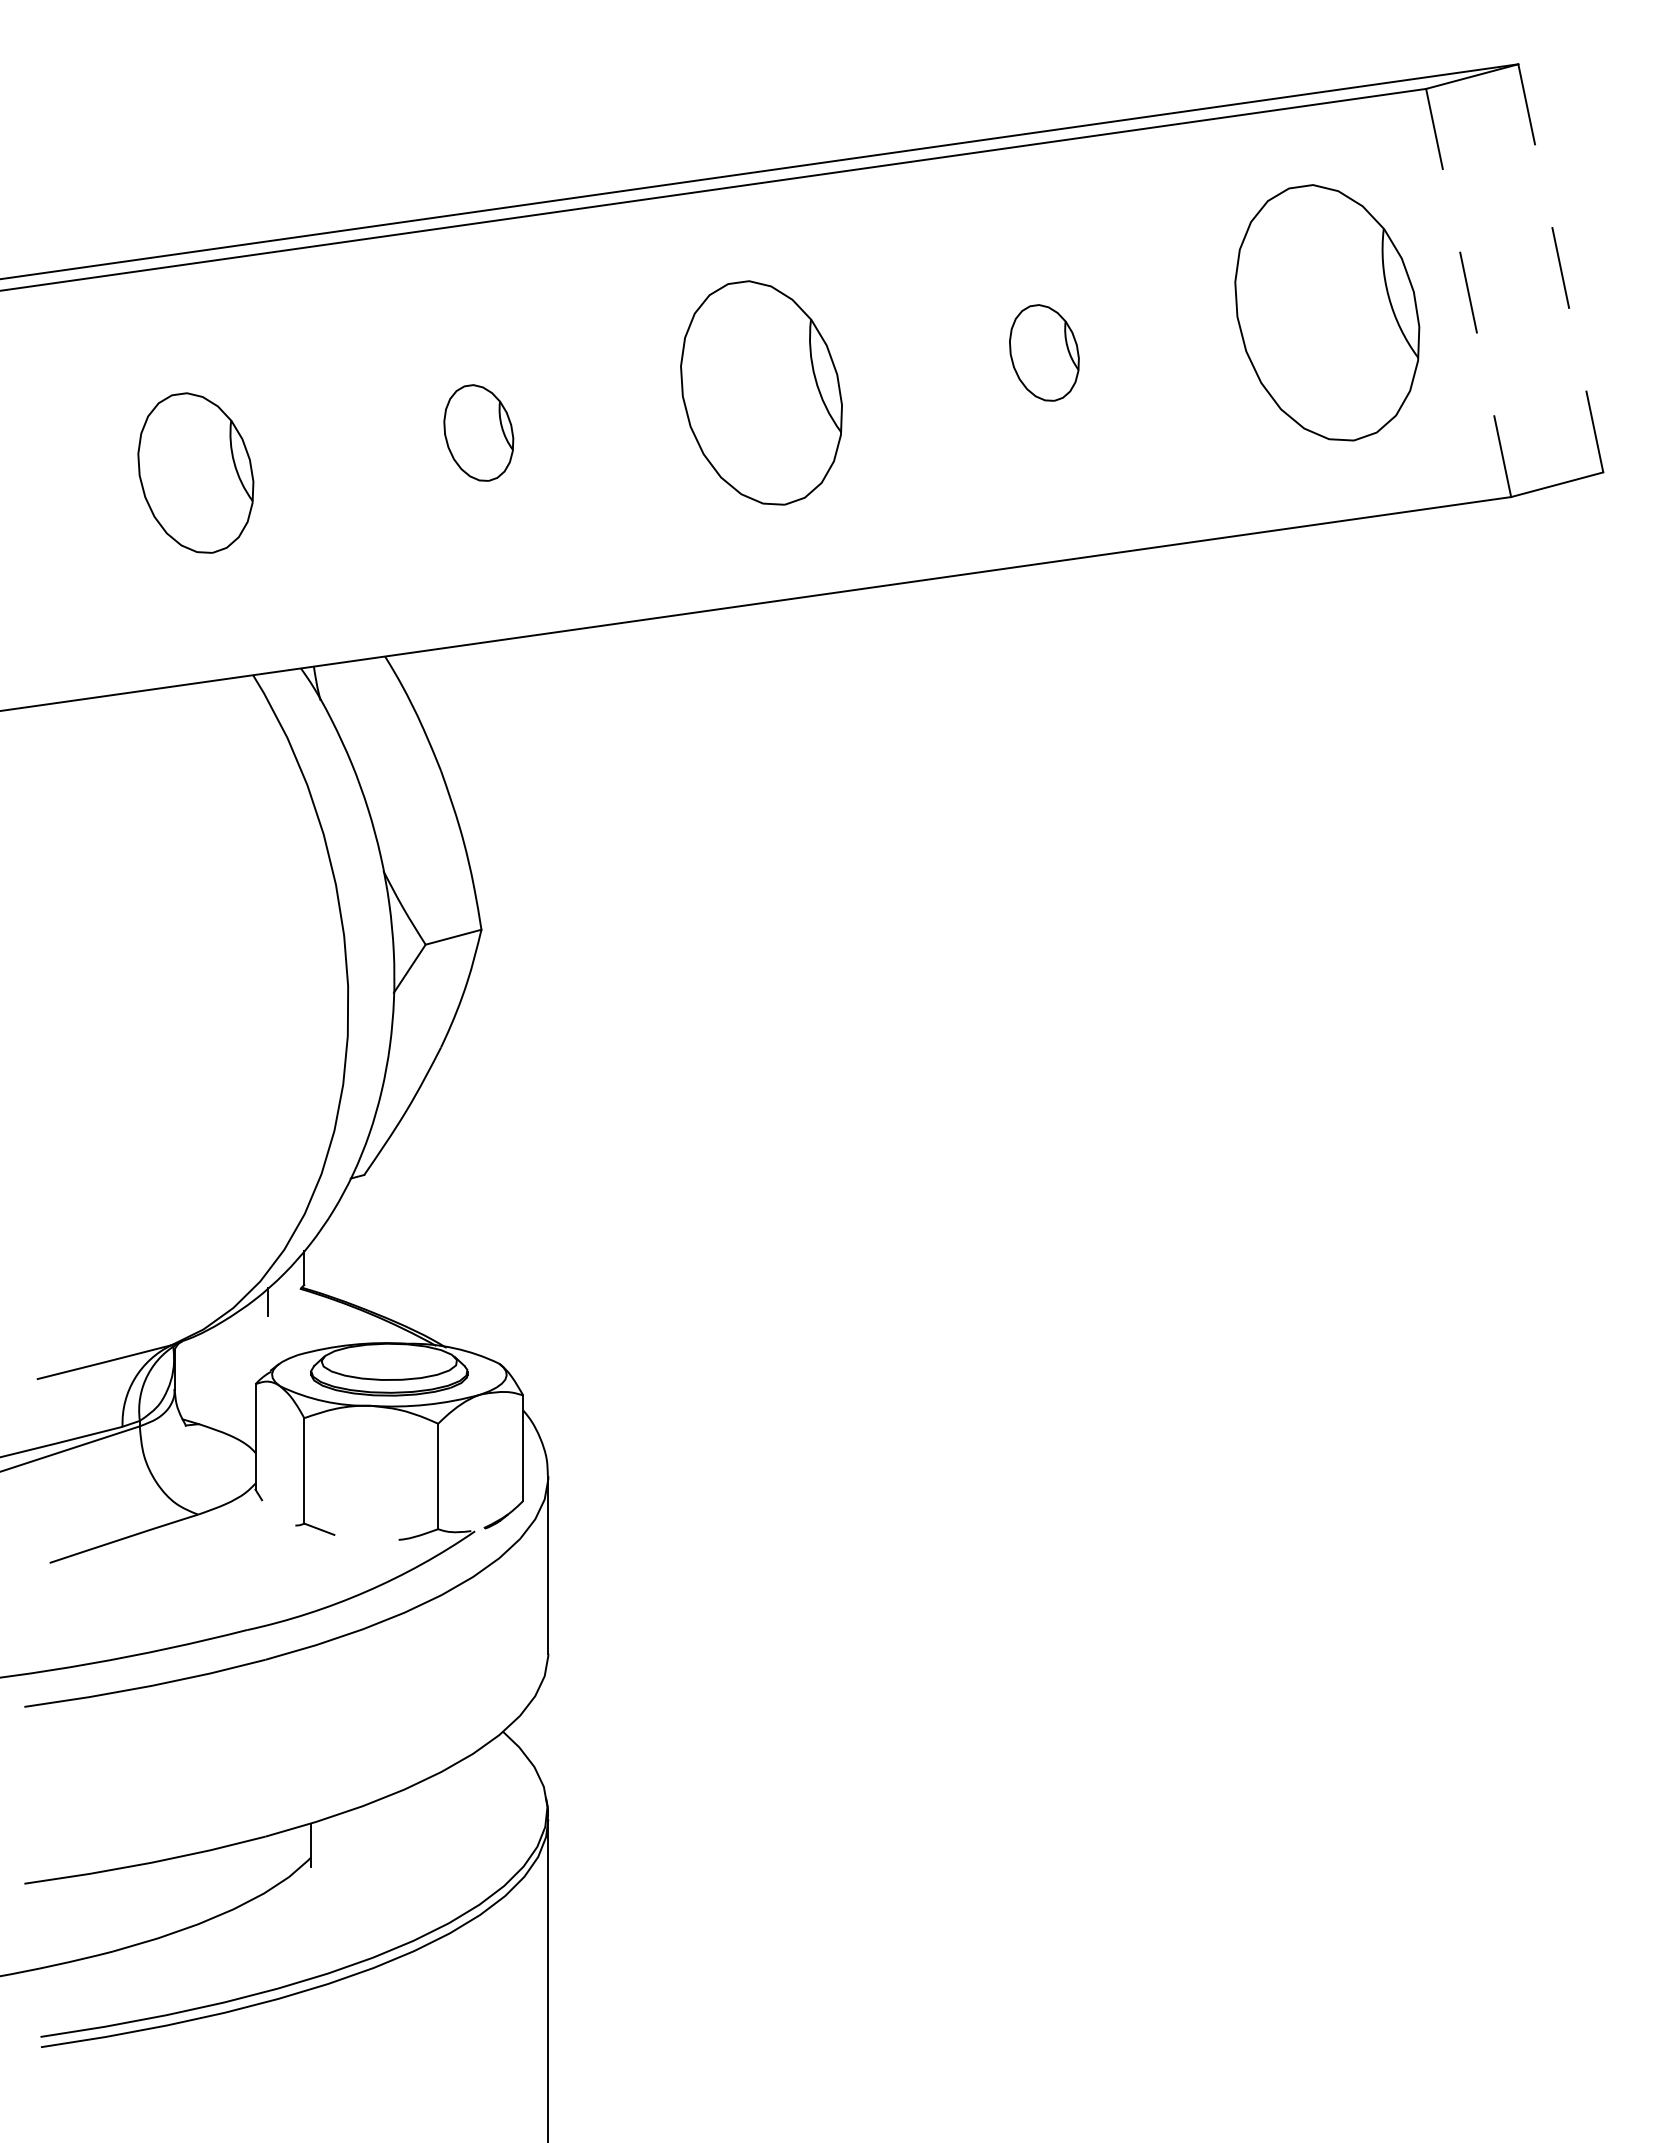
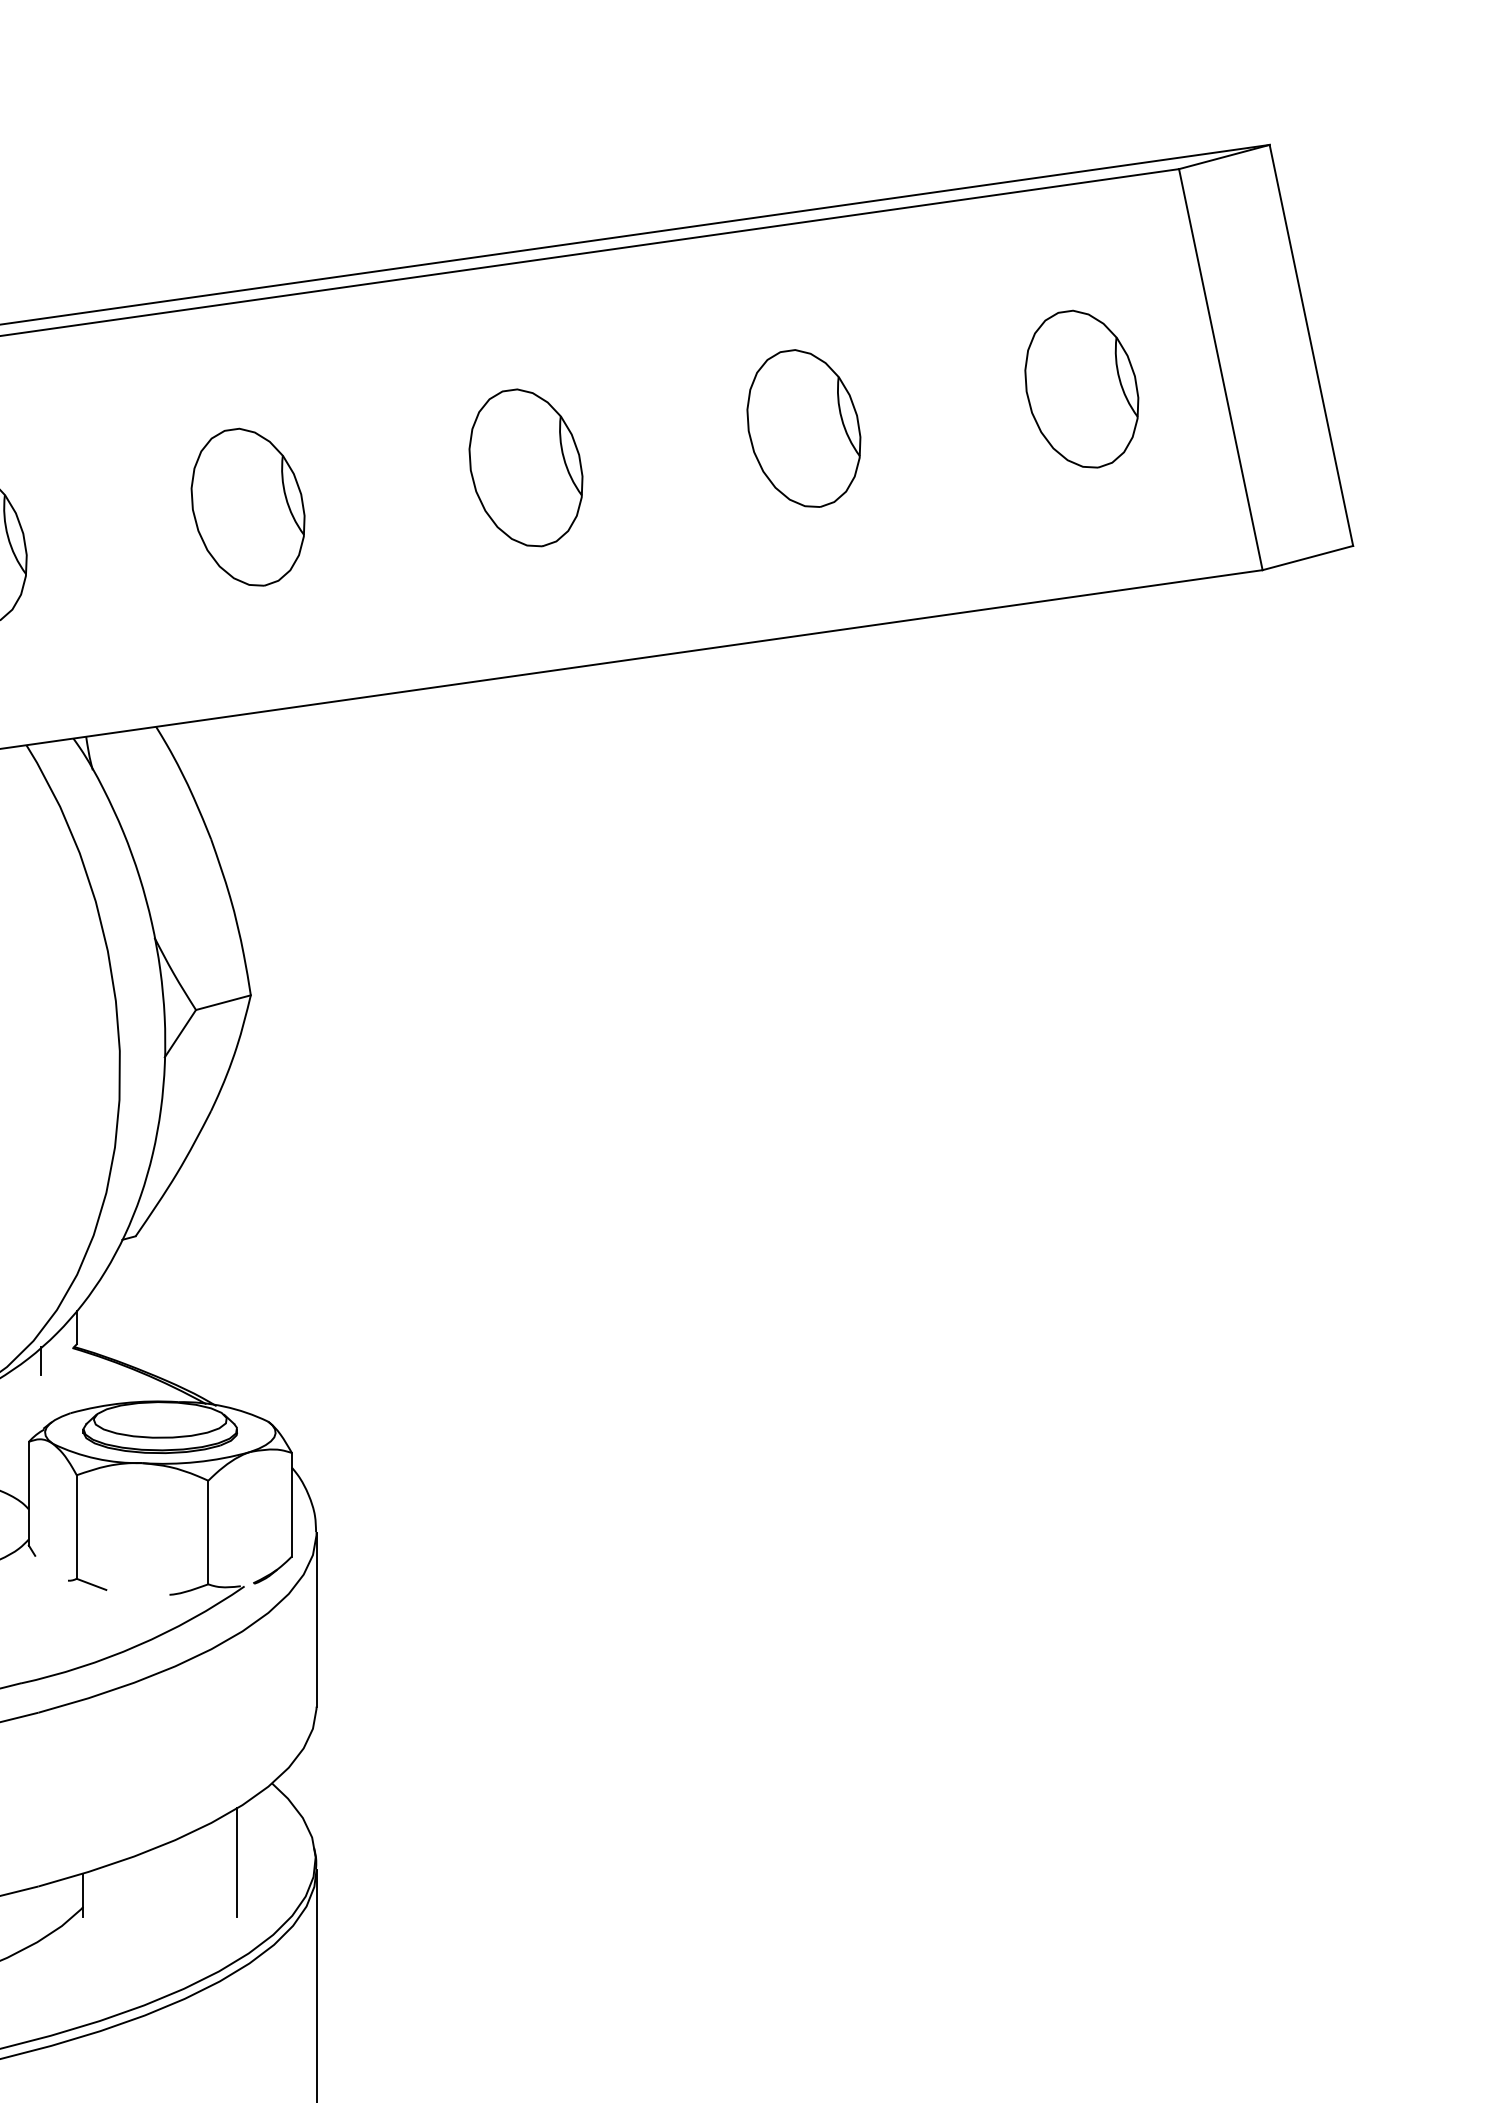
line: (1560, 267) -> (1311, 344), dashed -> solid
line: (1468, 292) -> (1220, 369), dashed -> solid
part: (1326, 312) -> (1081, 388), size x0.62
part: (1044, 352) -> (804, 428), size x1.67
part: (761, 392) -> (525, 467), size x0.71
part: (478, 432) -> (247, 506), size x1.67
line: (467, 1812) -> (237, 1862), added

